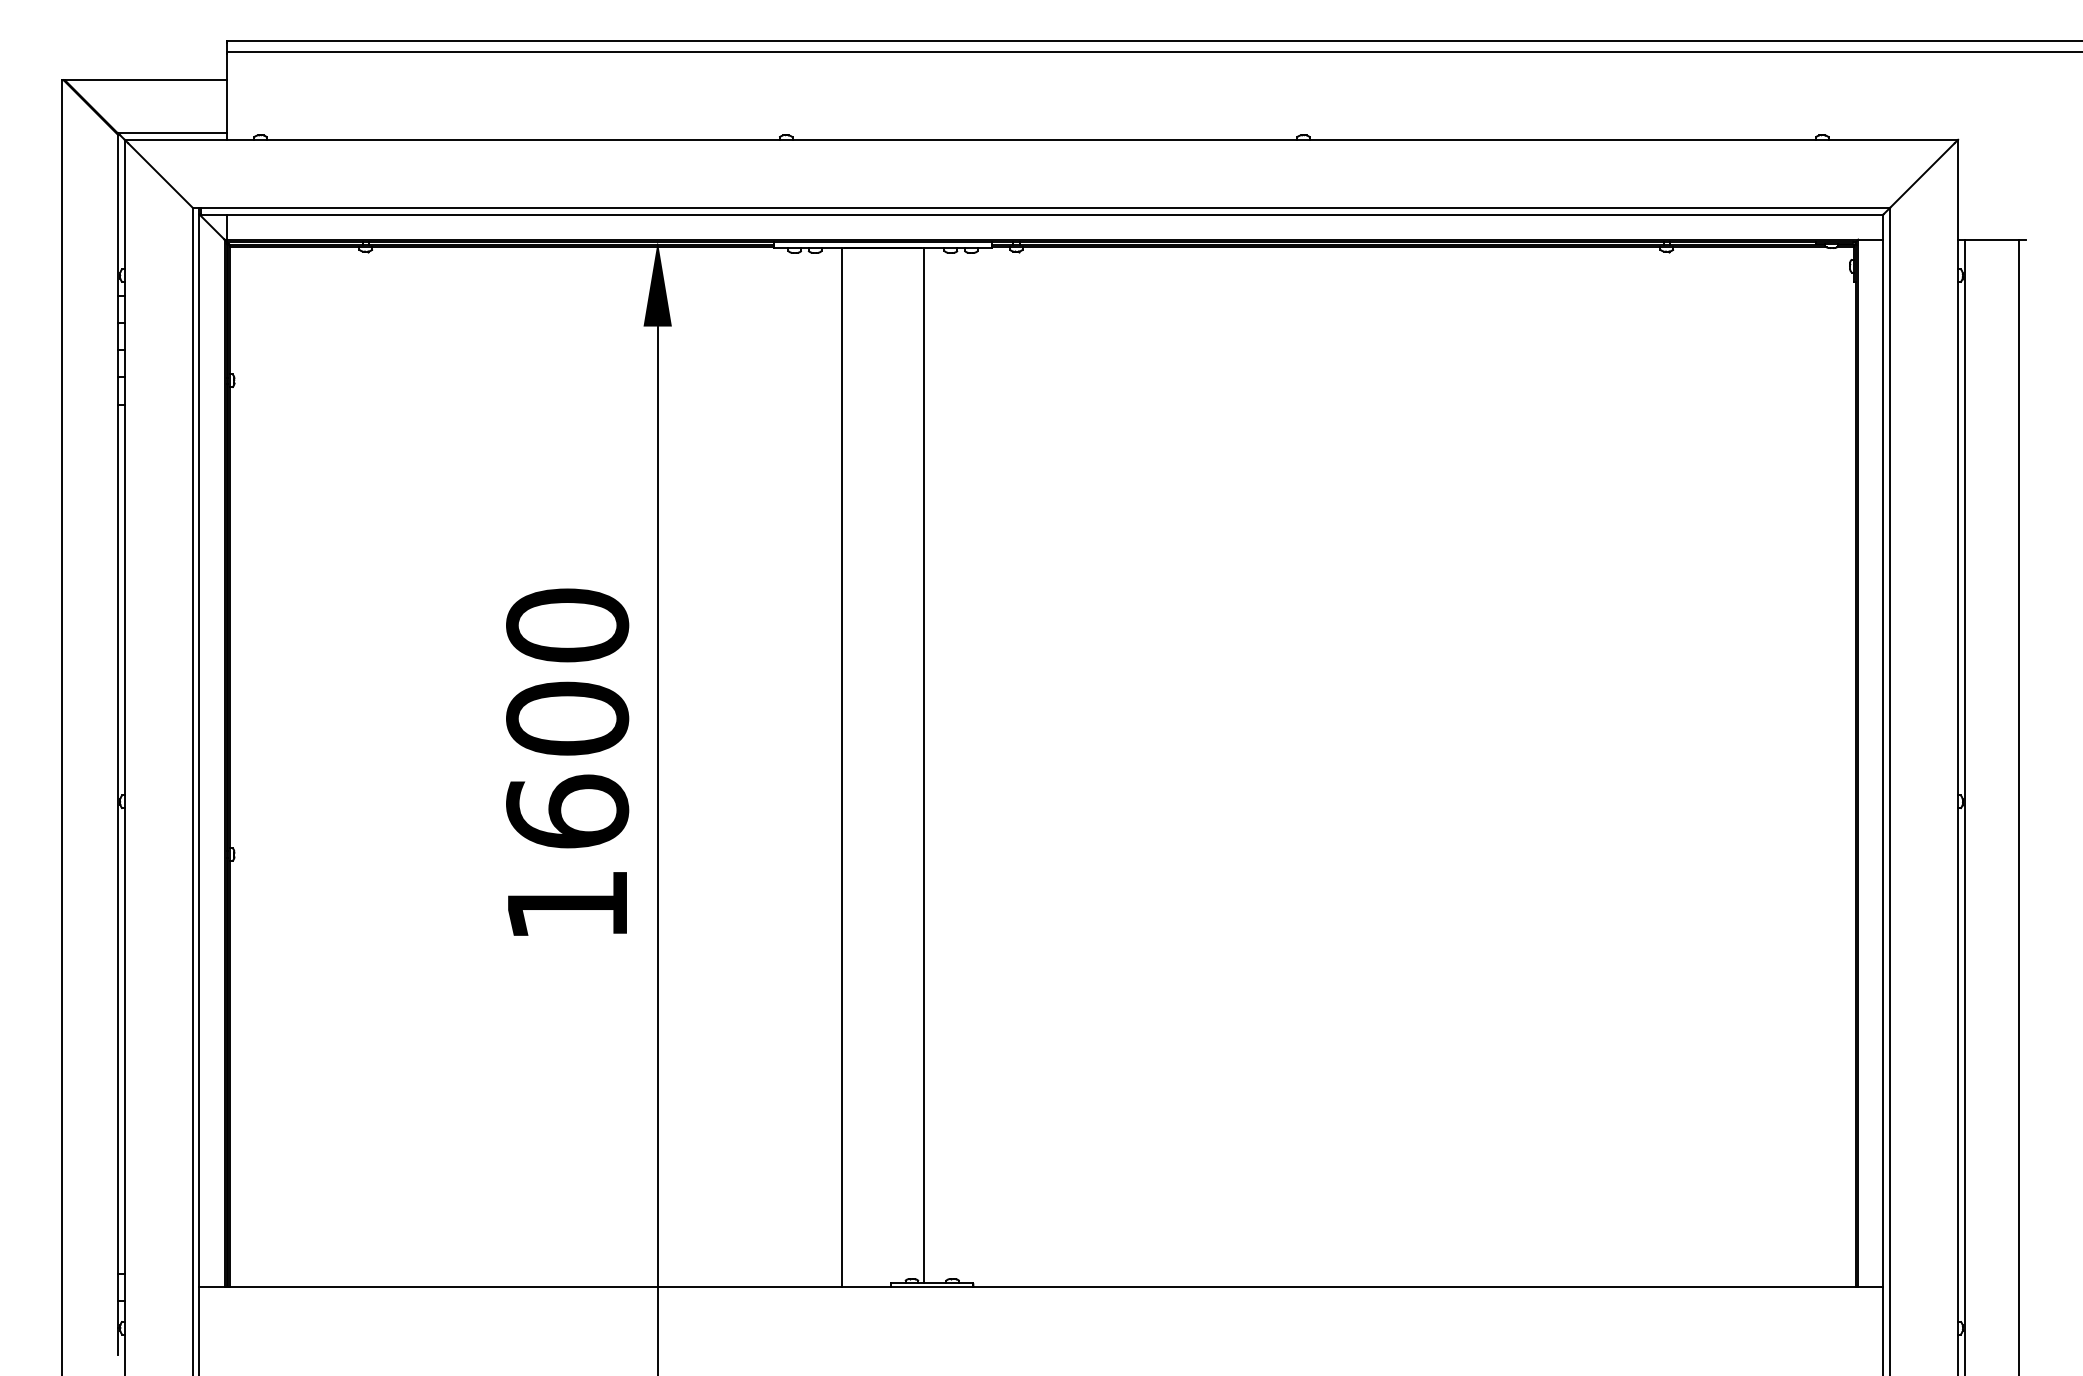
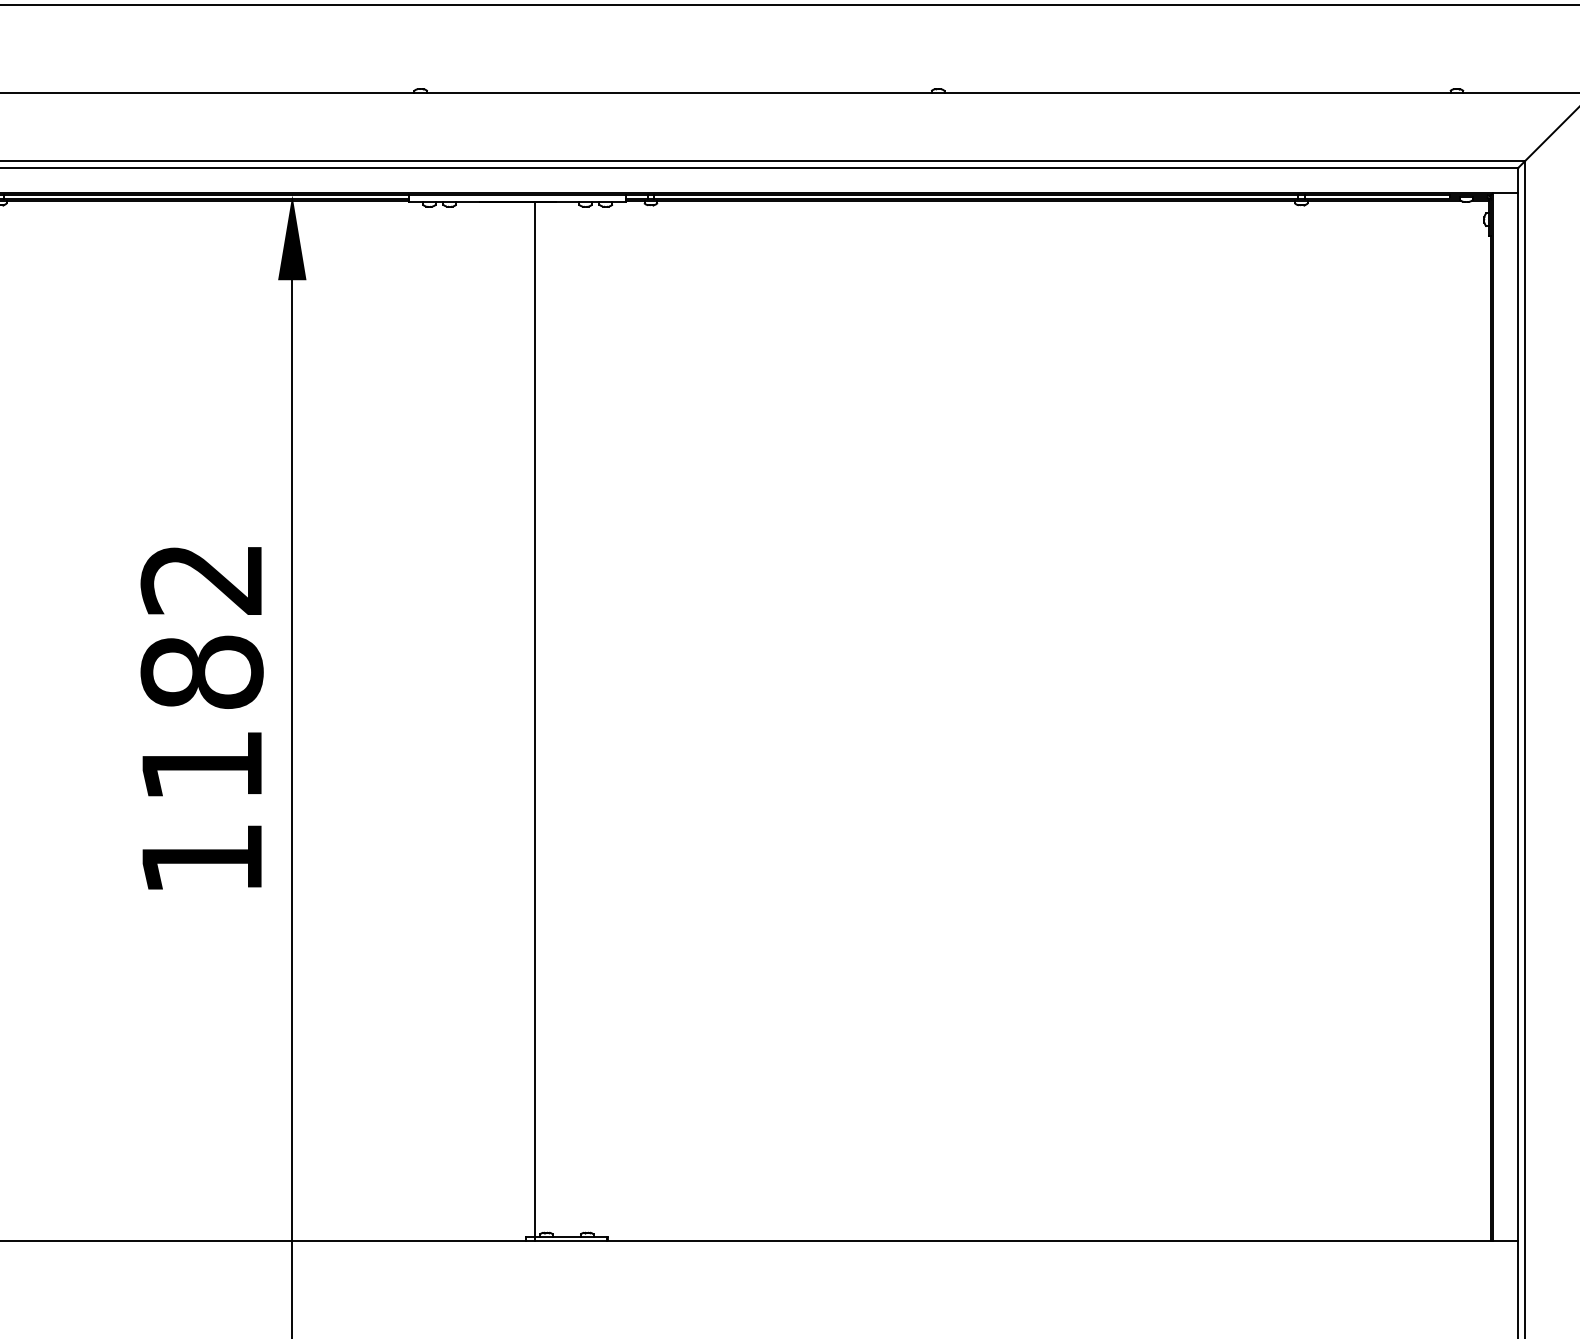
text: (567, 718) -> (202, 672), 1600 -> 1182
line: (923, 765) -> (558, 719), removed
line: (842, 767) -> (535, 721), moved

